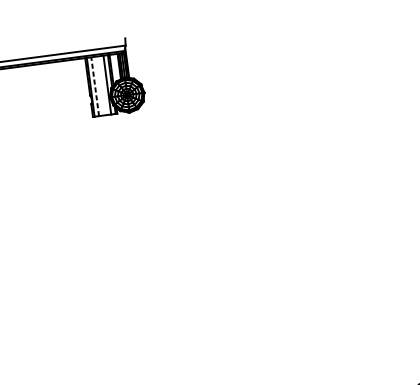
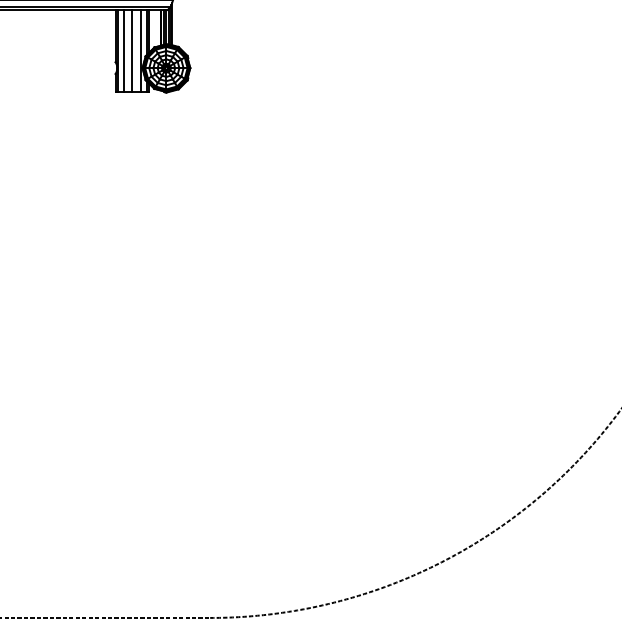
line: (101, 85) -> (132, 50), added
line: (94, 86) -> (123, 50), dashed -> solid

